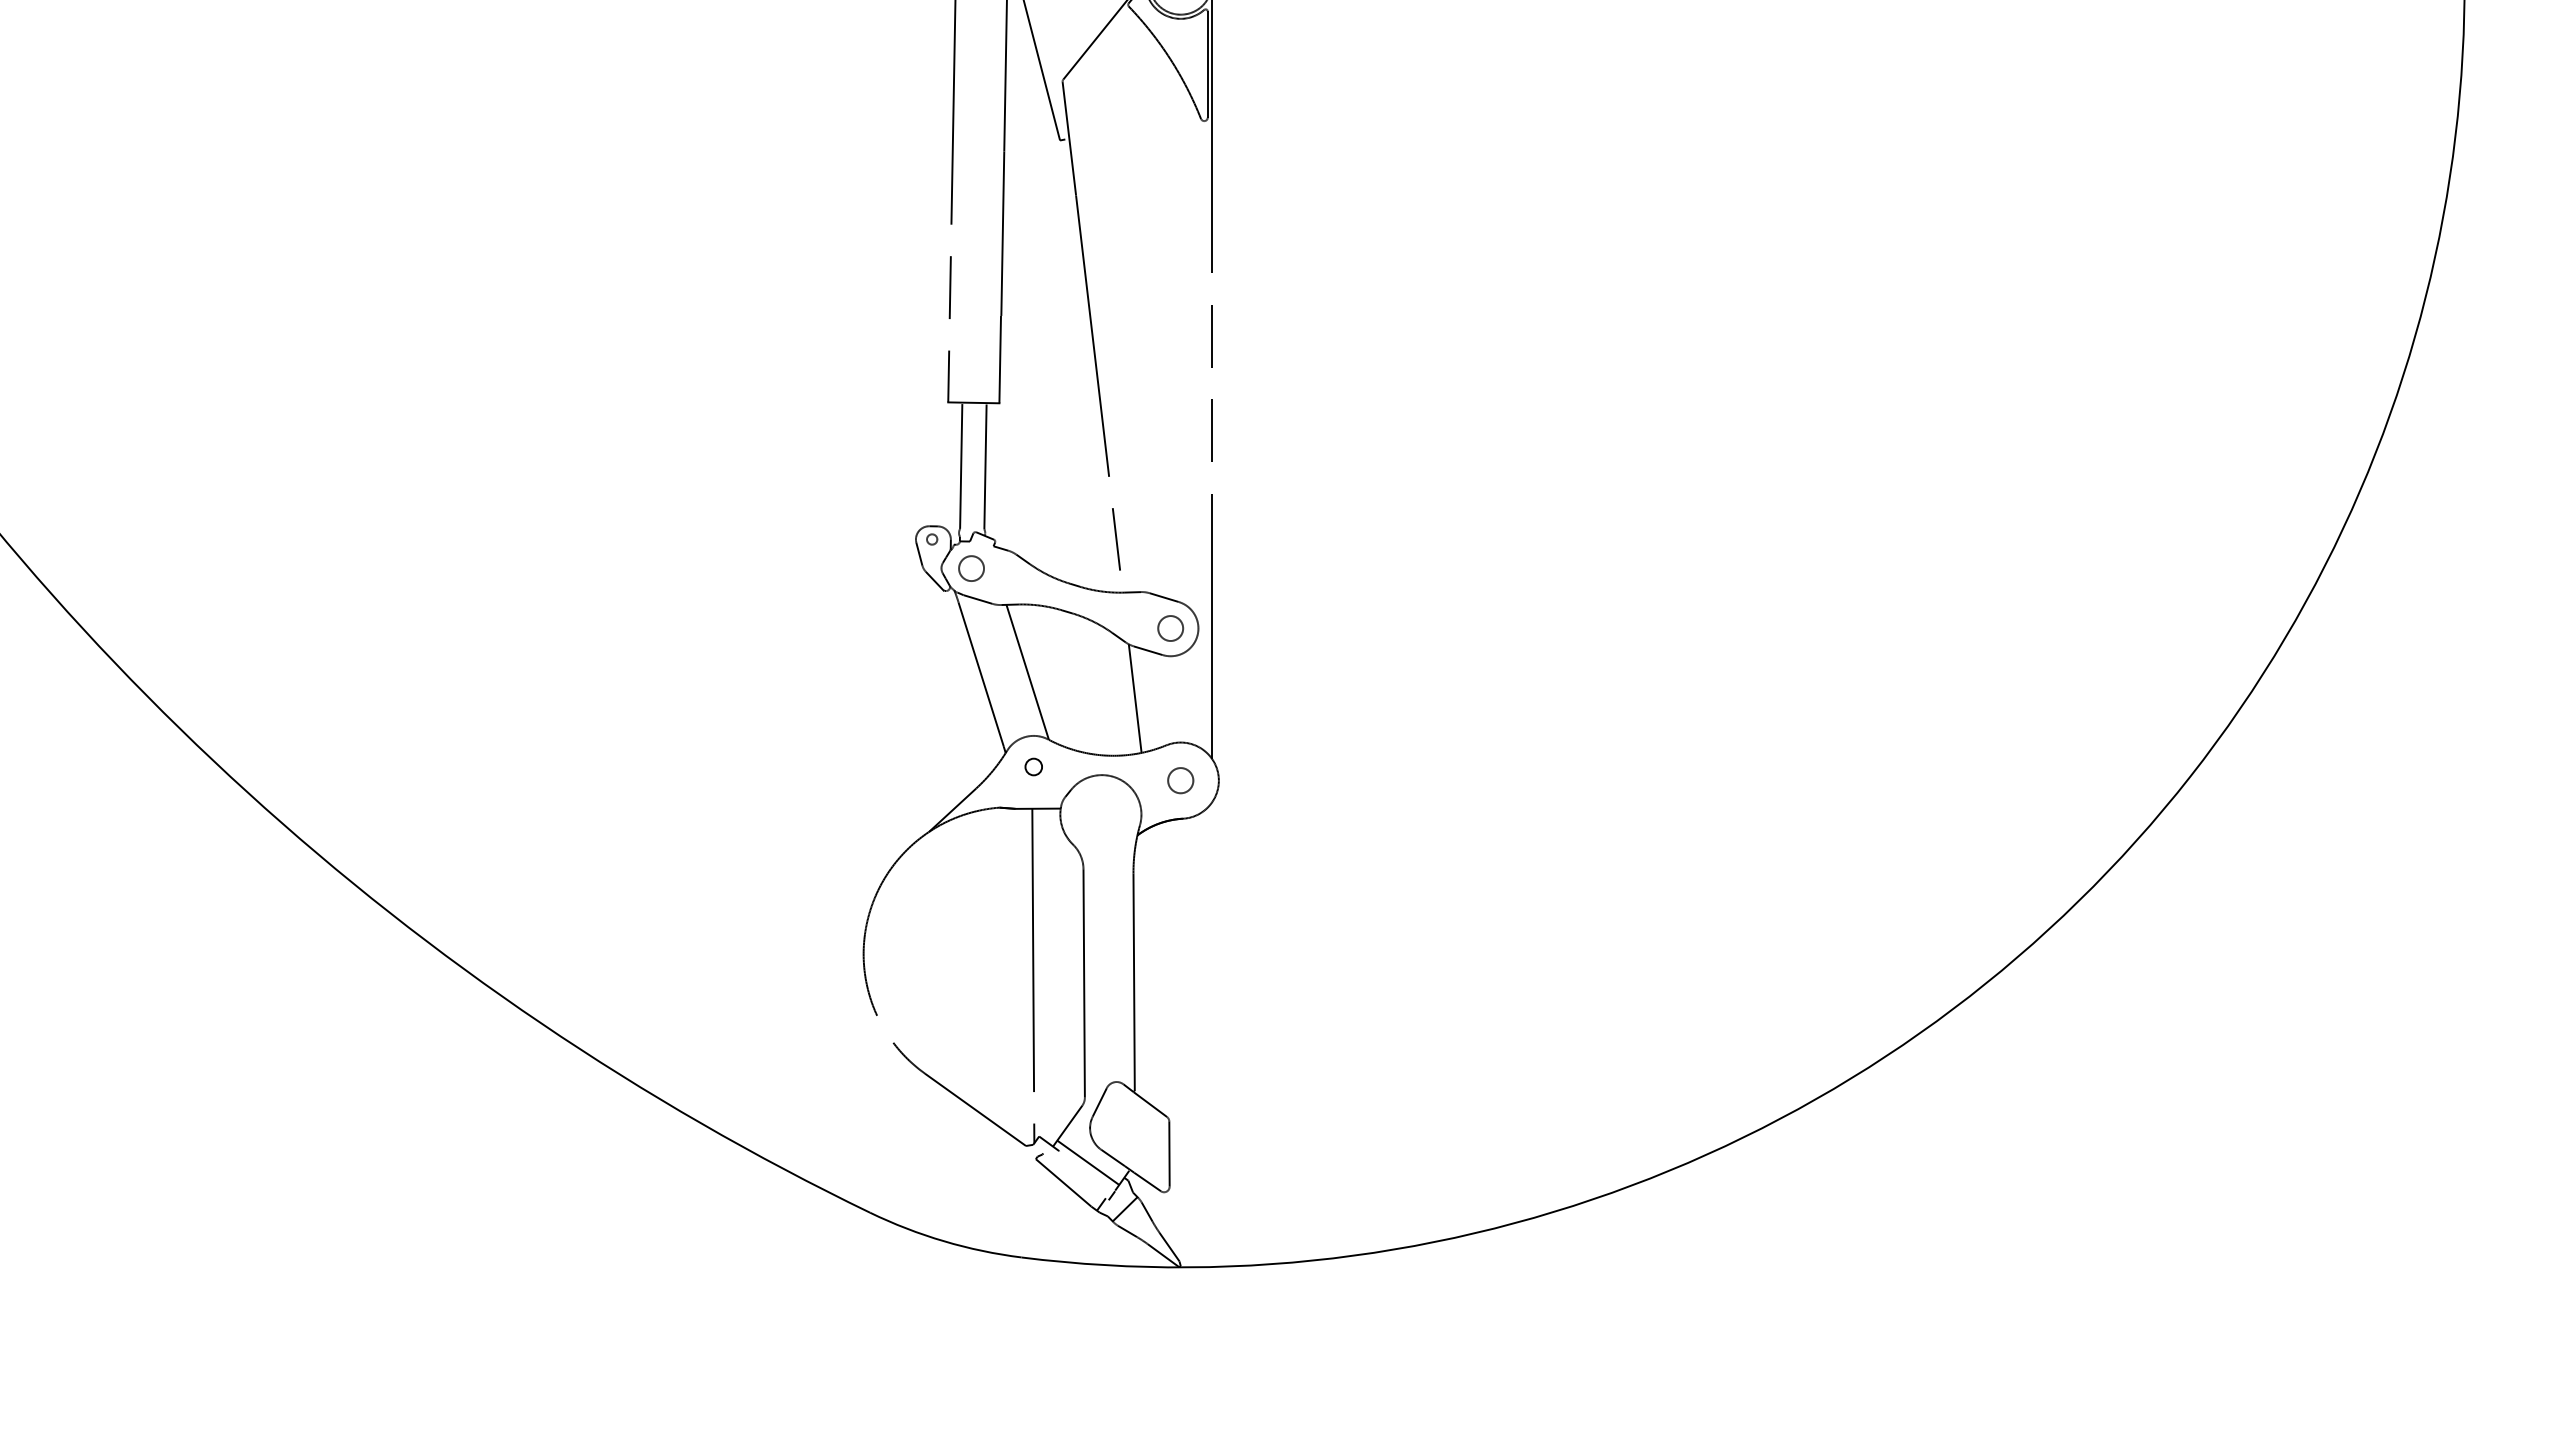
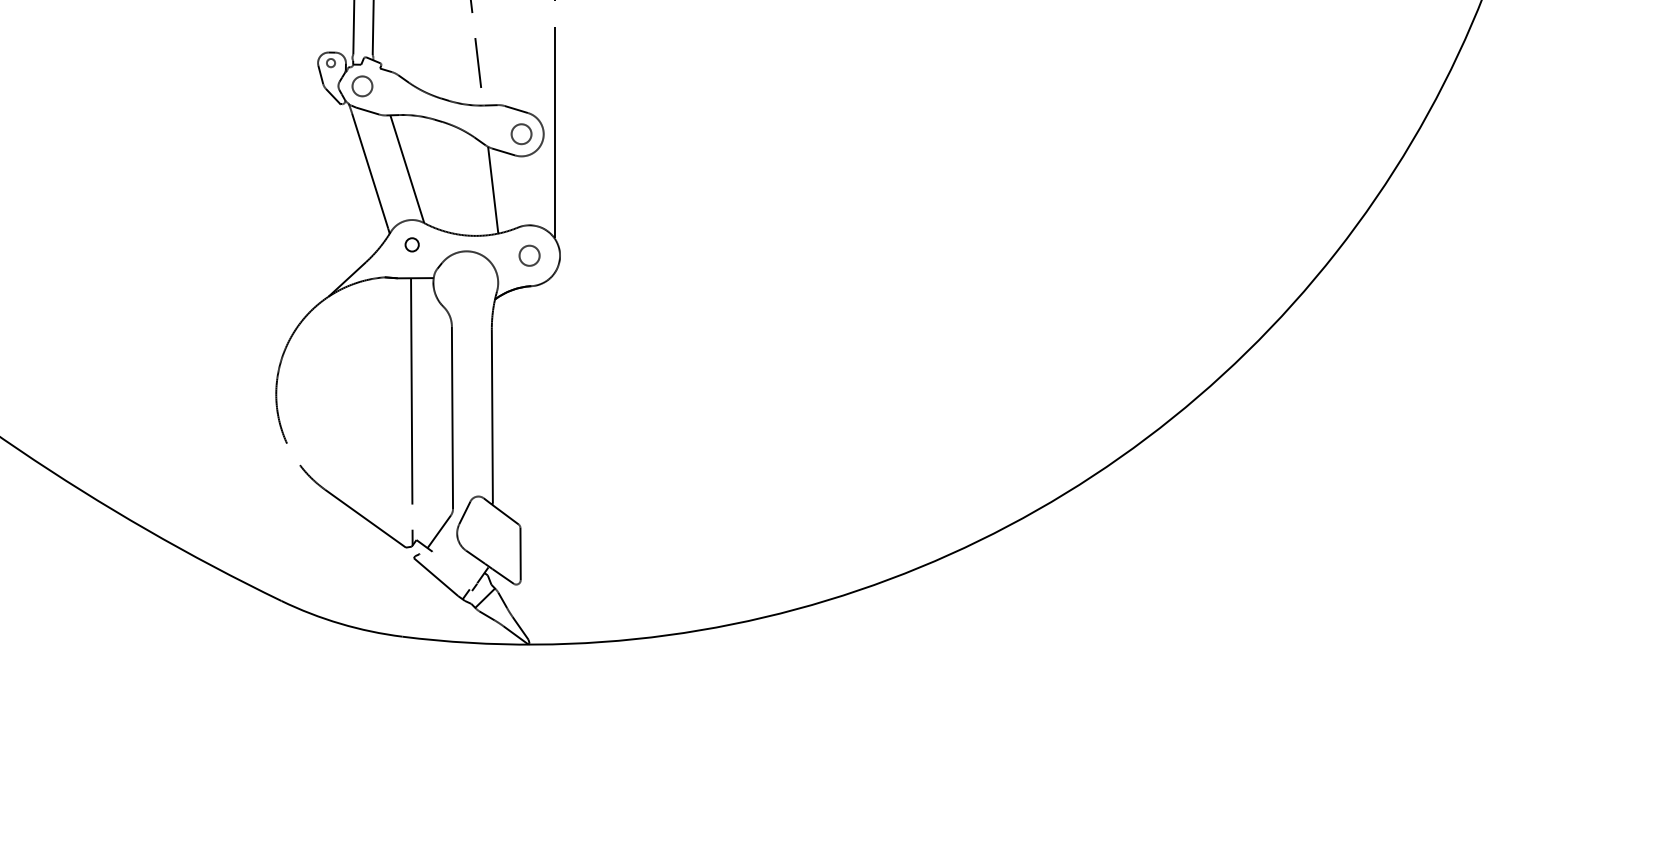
line: (1088, 1162) -> (455, 560), removed

